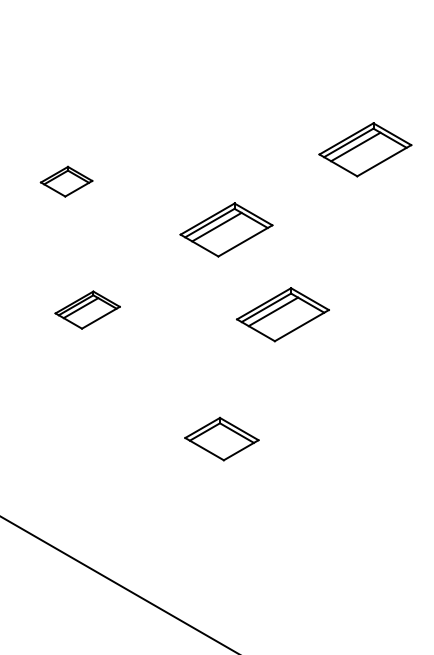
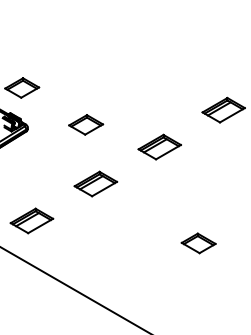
part: (67, 180) -> (86, 124), size x1.43
part: (86, 308) -> (95, 183), size x1.43
part: (282, 313) -> (185, 185), removed
part: (221, 439) -> (198, 243), moved

